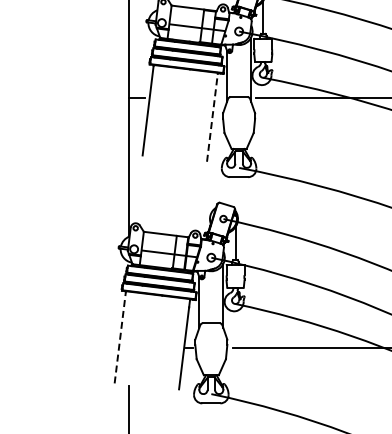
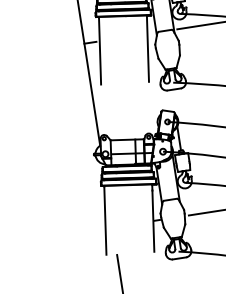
line: (212, 117) -> (147, 48), dashed -> solid
line: (120, 337) -> (105, 220), dashed -> solid

